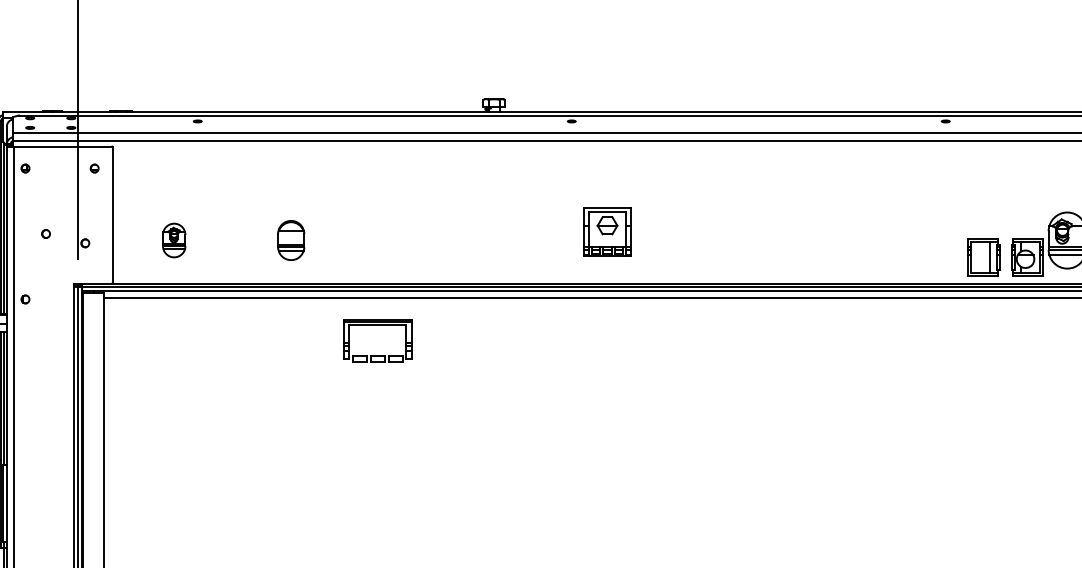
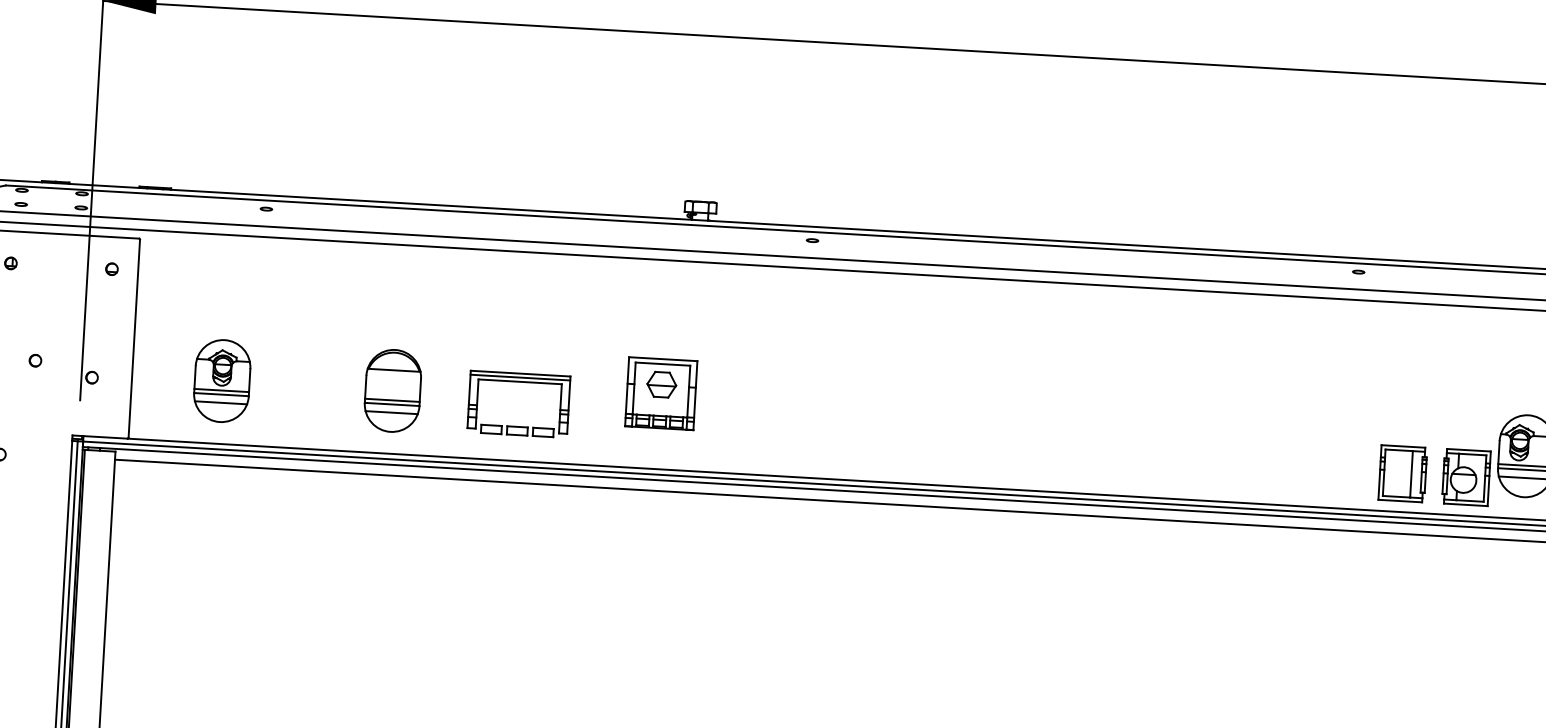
part: (607, 231) -> (661, 393), moved
part: (173, 240) -> (220, 380), size x1.67
part: (290, 240) -> (391, 390), size x1.43
part: (377, 325) -> (519, 382), moved

